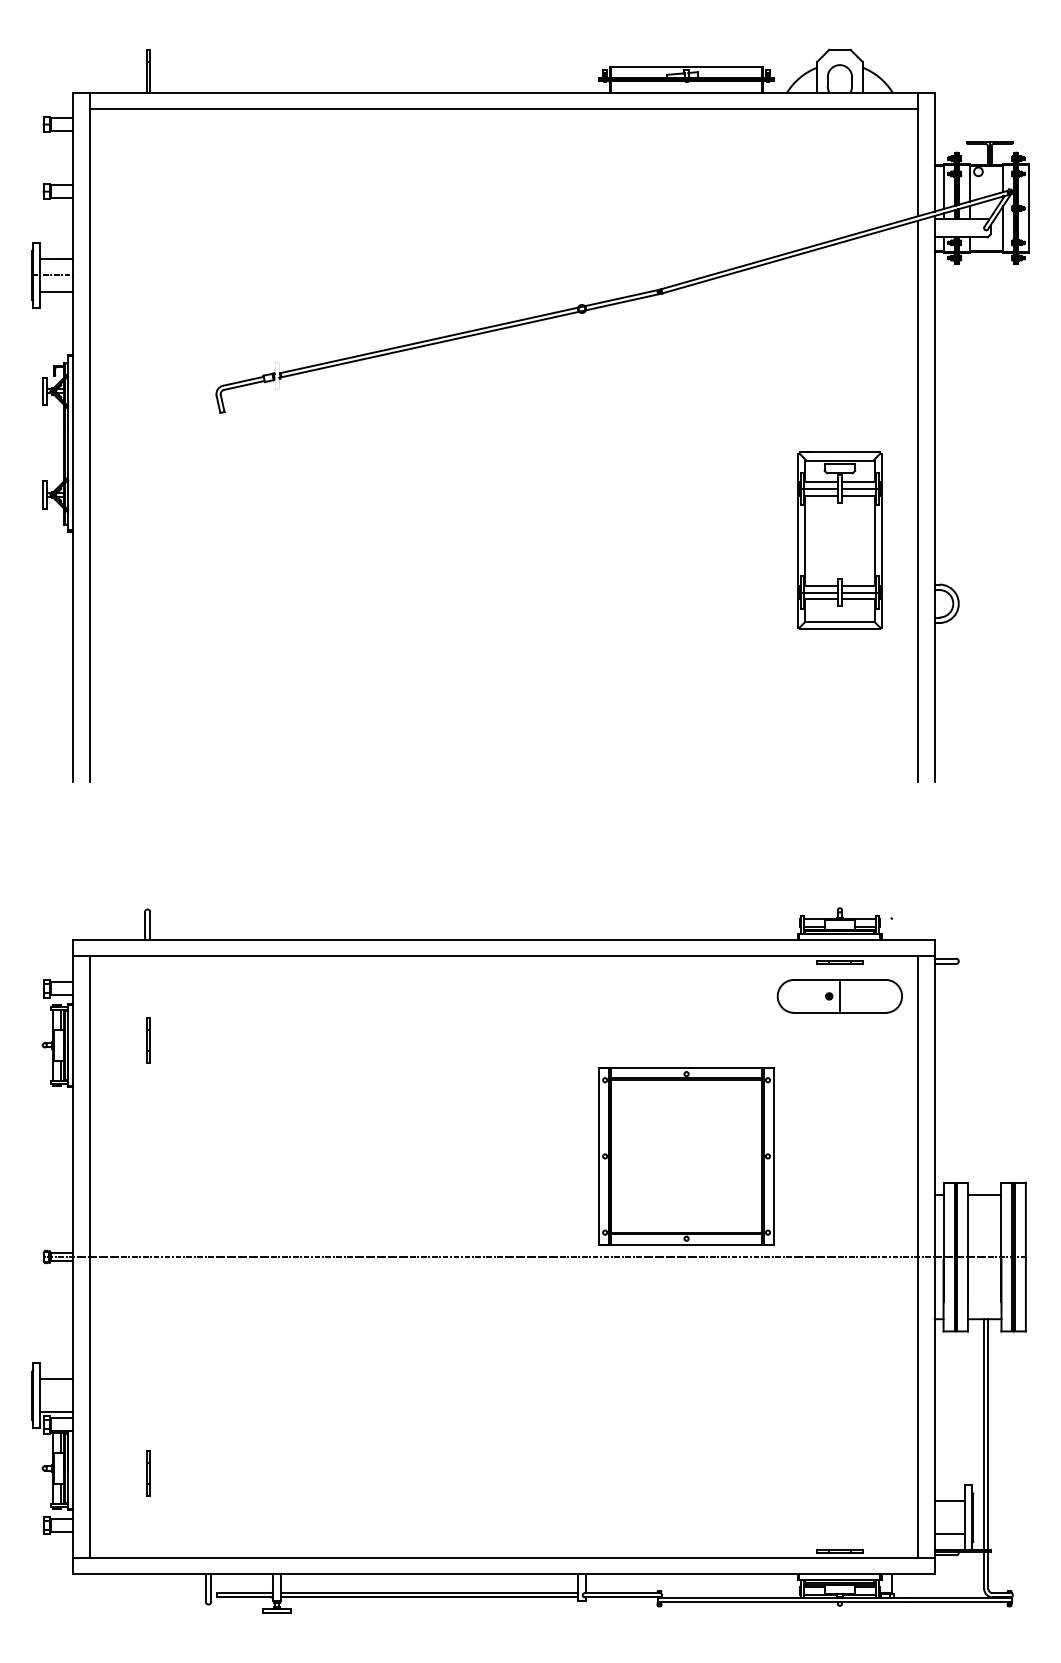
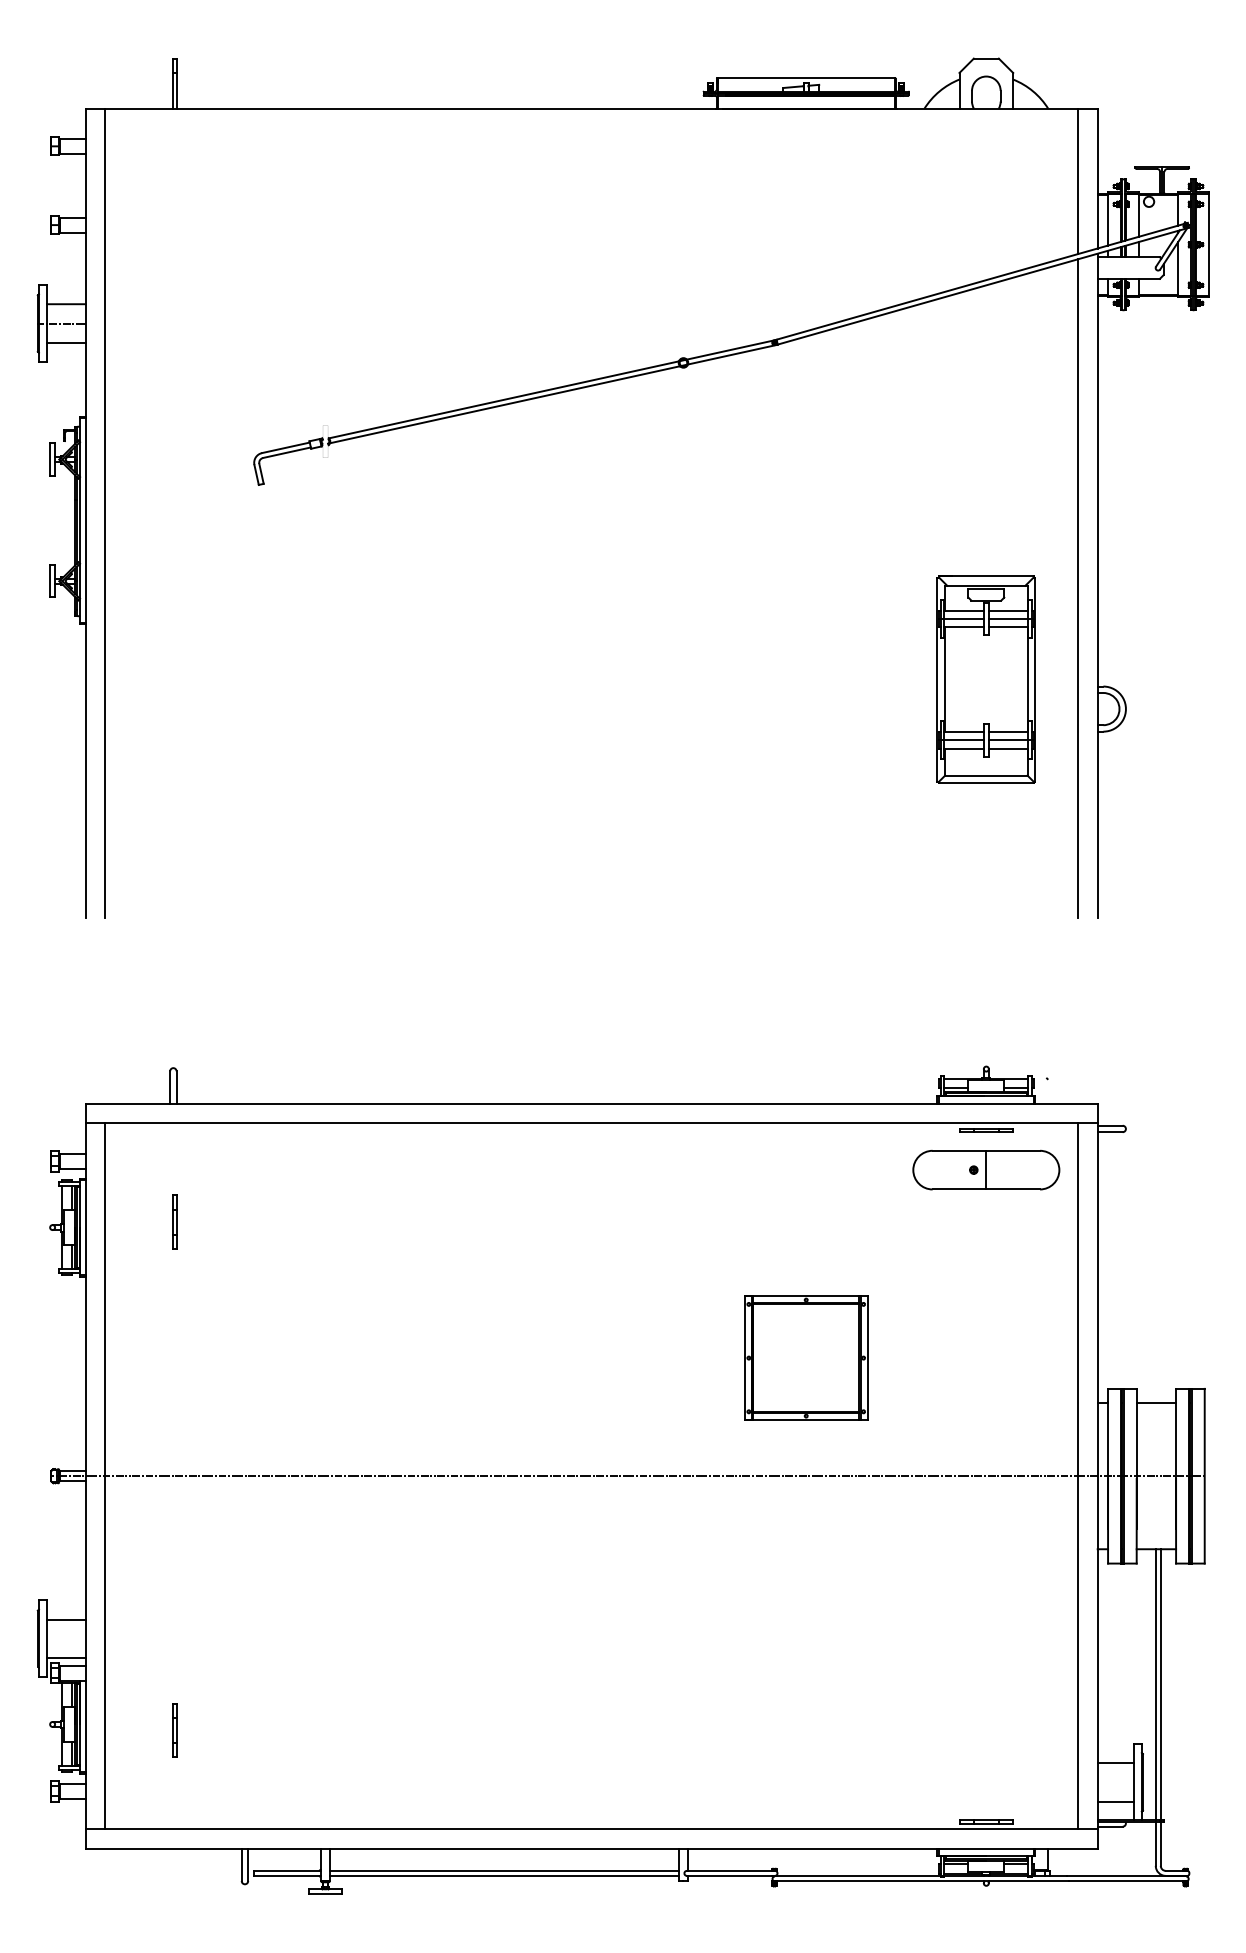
line: (503, 109) -> (591, 128), removed
part: (839, 540) -> (985, 679), moved
part: (686, 1156) -> (806, 1358), size x0.6

